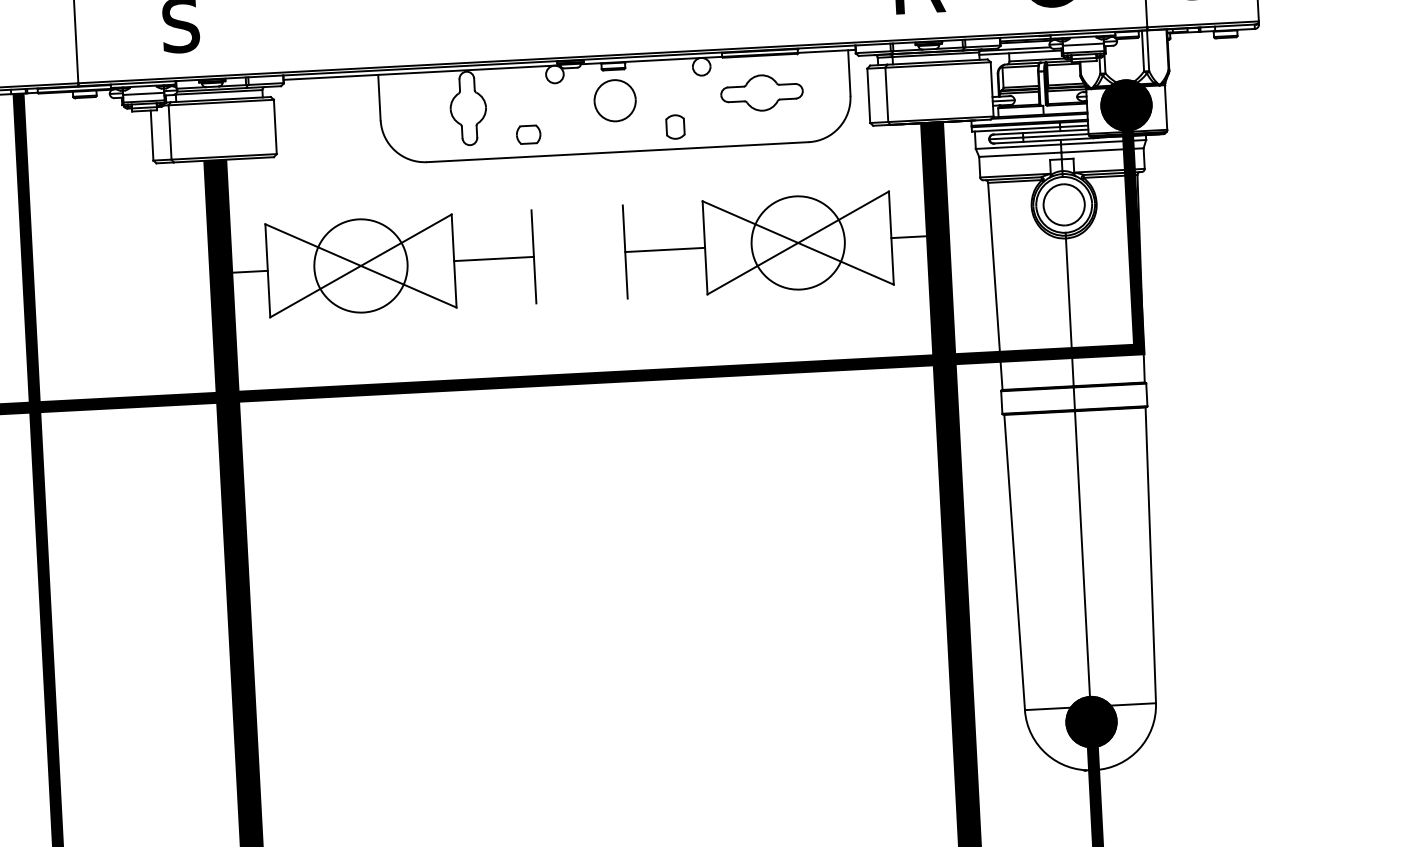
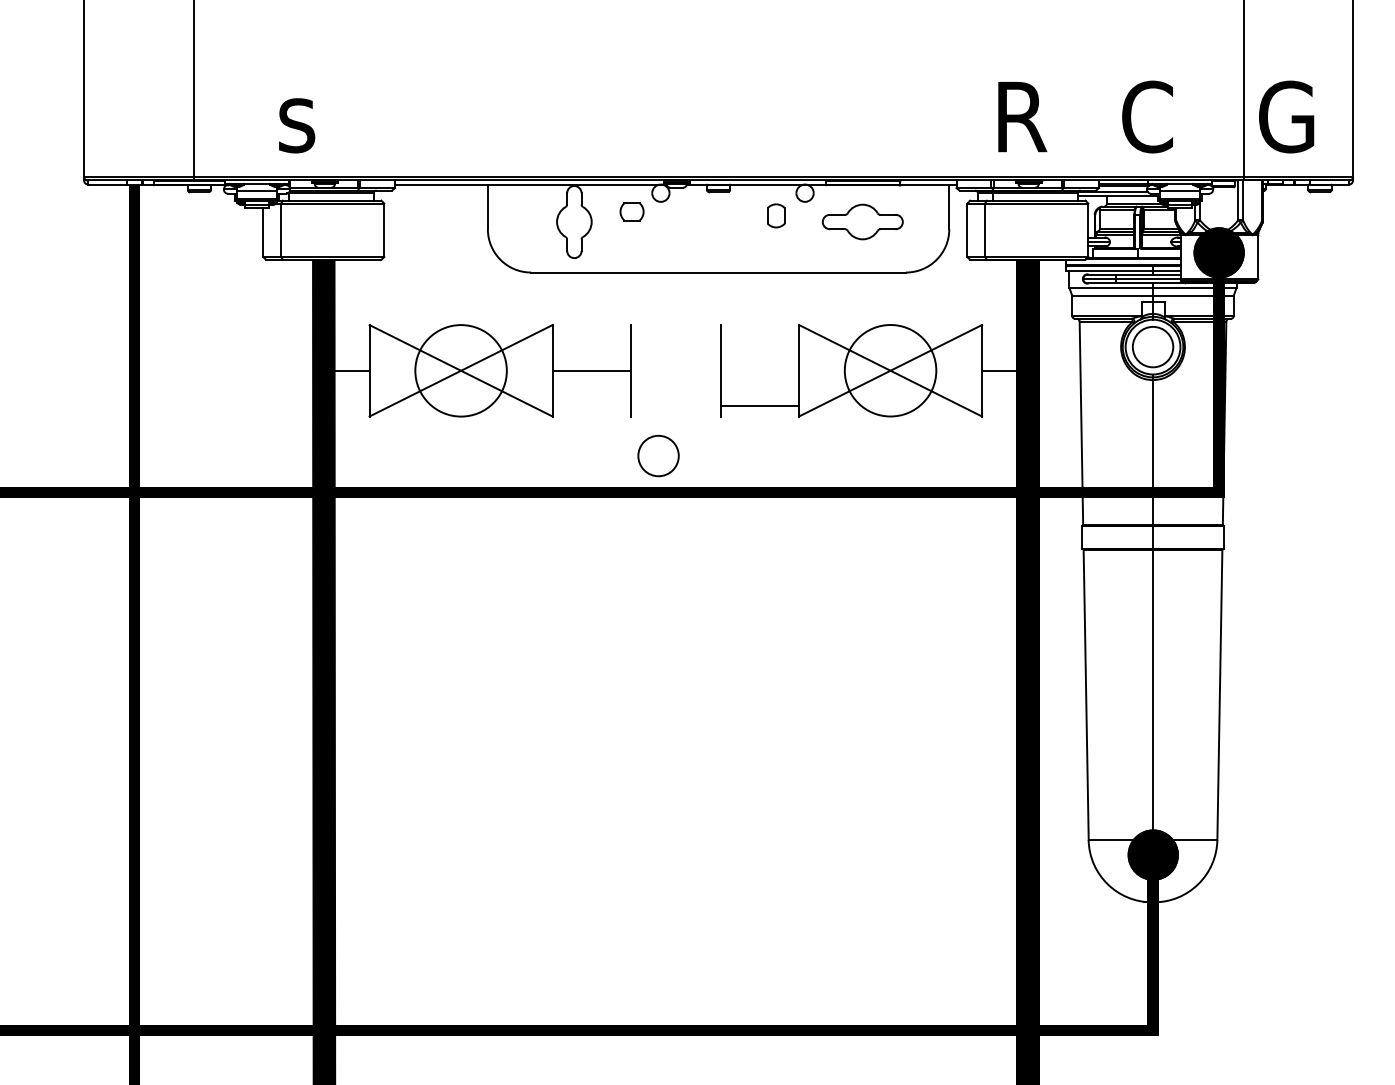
part: (615, 100) -> (658, 455), moved
part: (675, 126) -> (776, 215), moved
part: (528, 134) -> (631, 211), moved
line: (664, 249) -> (759, 405), moved

